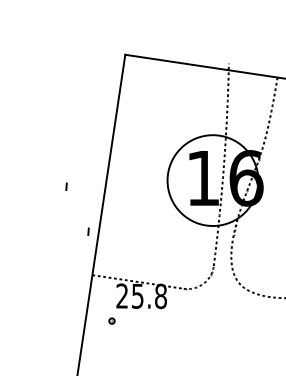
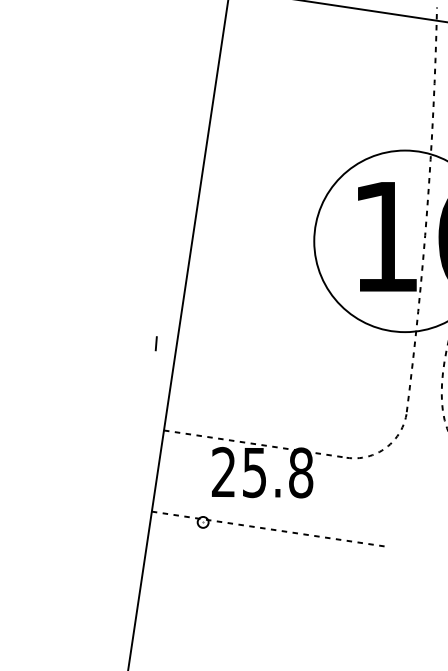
line: (66, 186) -> (112, 253), removed
line: (145, 324) -> (270, 529), added

